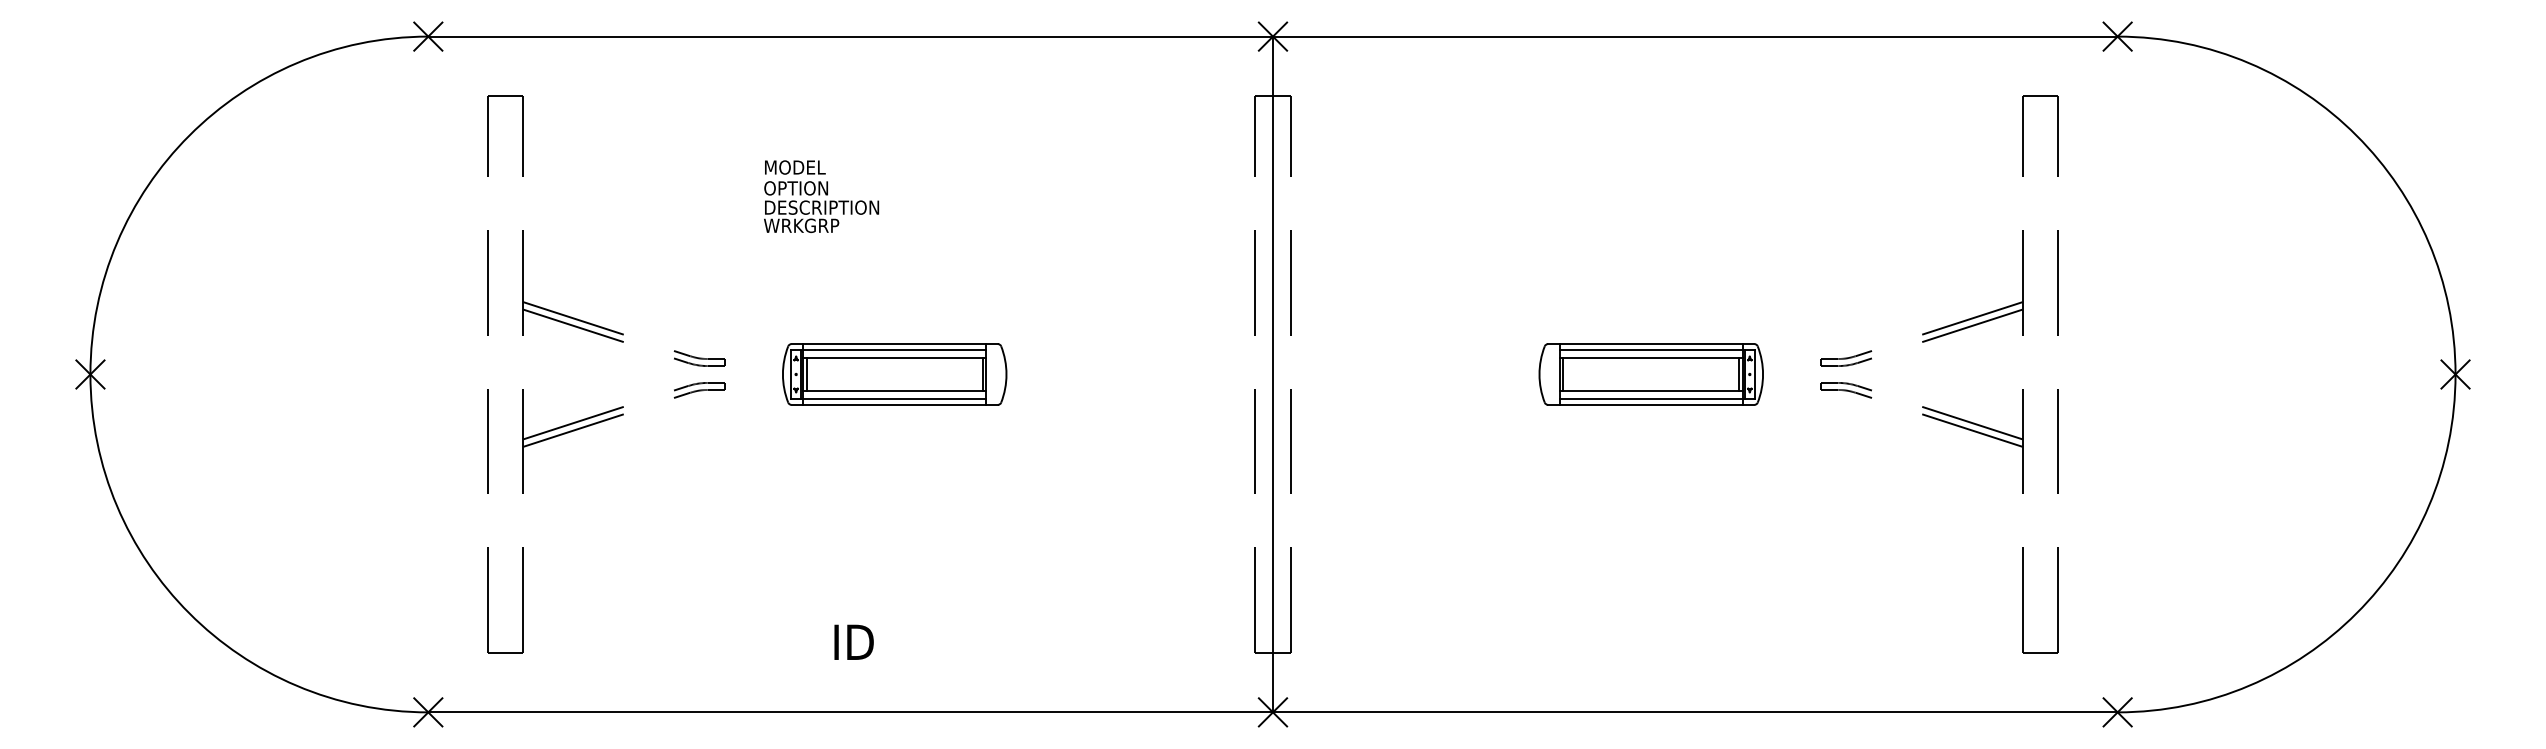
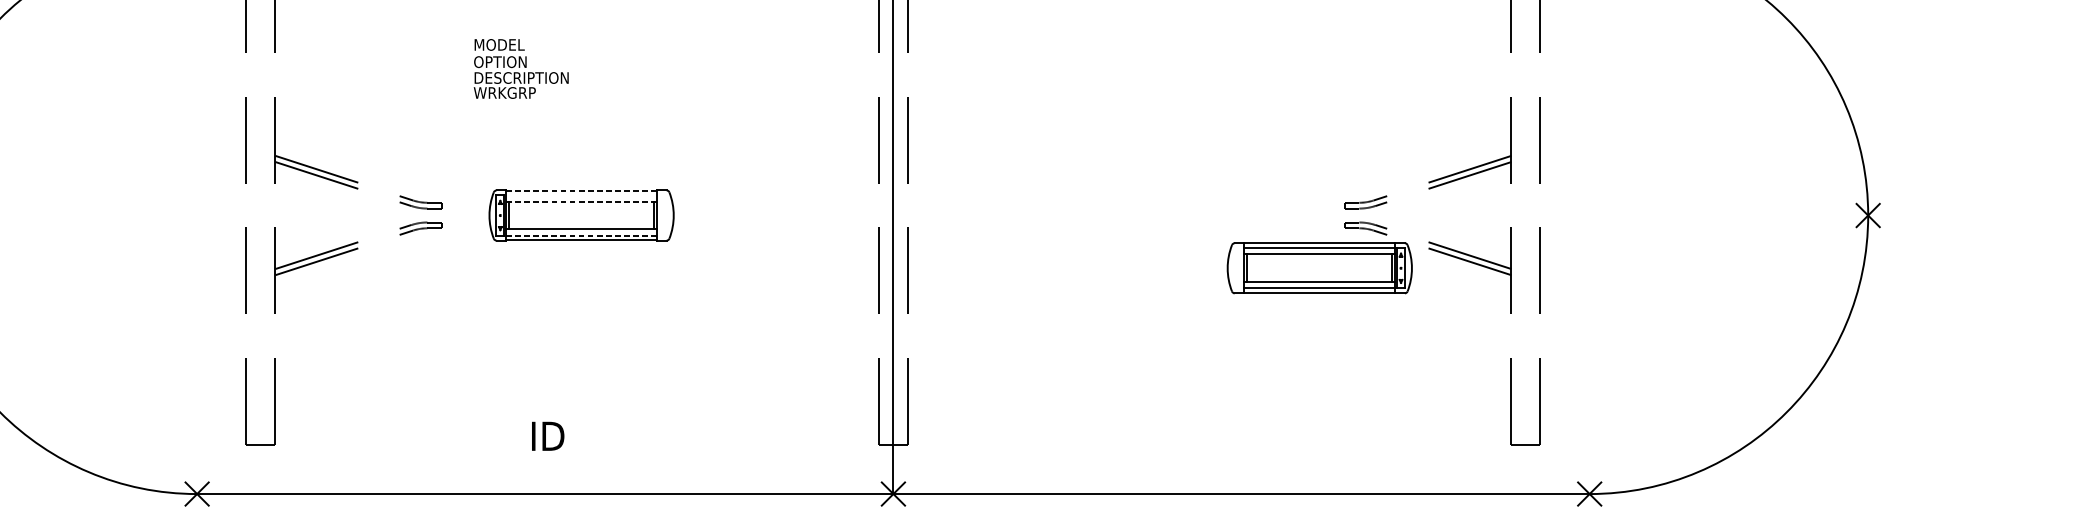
line: (894, 344) -> (581, 190), solid -> dashed
line: (894, 350) -> (581, 195), removed
line: (894, 357) -> (581, 201), solid -> dashed
part: (1650, 374) -> (1319, 268), moved
line: (894, 398) -> (581, 235), solid -> dashed

